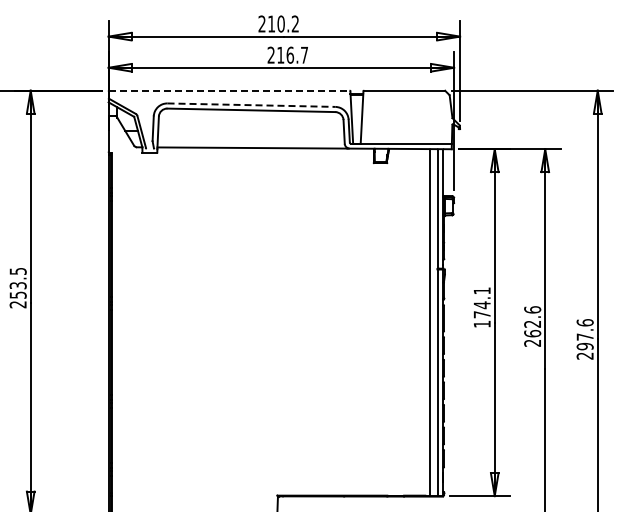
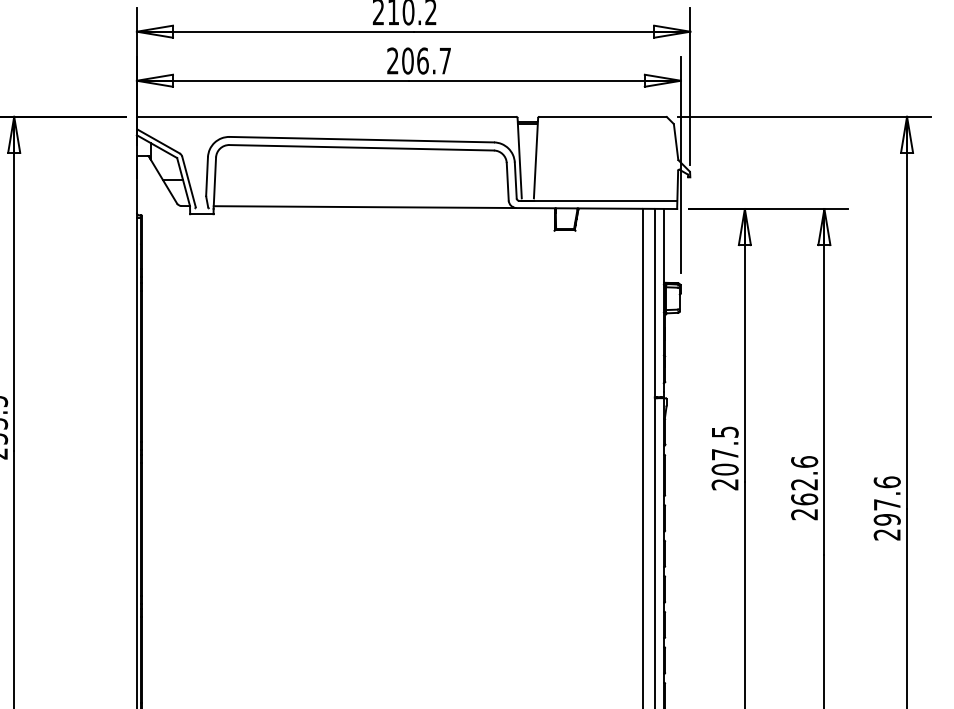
text: (280, 54) -> (407, 59), 216.7 -> 206.7
line: (230, 90) -> (328, 116), dashed -> solid
line: (251, 105) -> (361, 140), dashed -> solid
text: (481, 307) -> (724, 458), 174.1 -> 207.5

